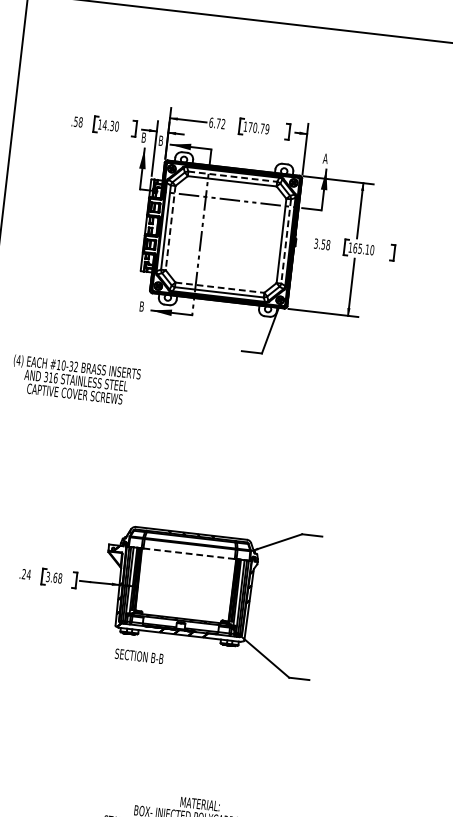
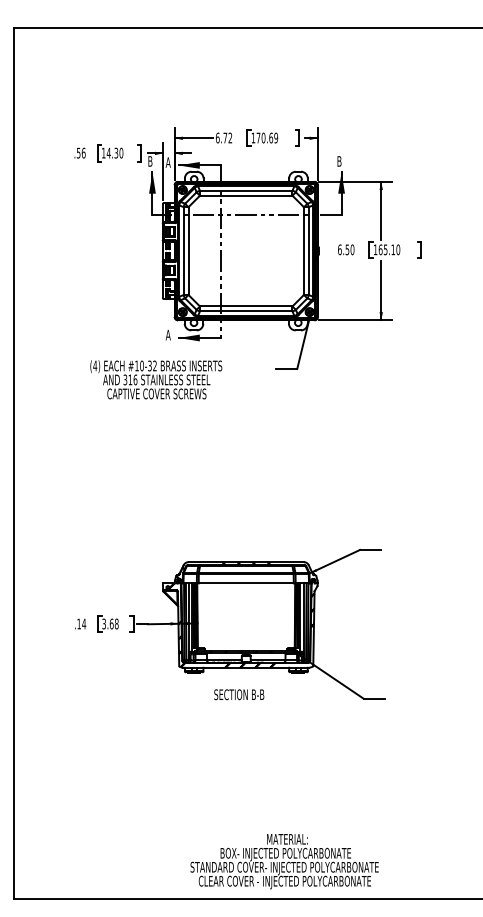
text: (80, 121) -> (83, 152), .58 -> .56
text: (262, 128) -> (271, 137), 170.79 -> 170.69
text: (160, 140) -> (167, 162), B -> A
text: (324, 158) -> (338, 161), A -> B
line: (233, 176) -> (246, 190), dashed -> solid
line: (170, 228) -> (188, 251), dashed -> solid
line: (285, 241) -> (308, 251), dashed -> solid
text: (322, 244) -> (346, 249), 3.58 -> 6.50
line: (220, 287) -> (246, 306), dashed -> solid
text: (141, 305) -> (167, 334), B -> A
text: (76, 380) -> (156, 379), moved
line: (189, 553) -> (246, 583), dashed -> solid
text: (23, 573) -> (78, 623), .24 -> .14
text: (139, 656) -> (239, 694), moved

